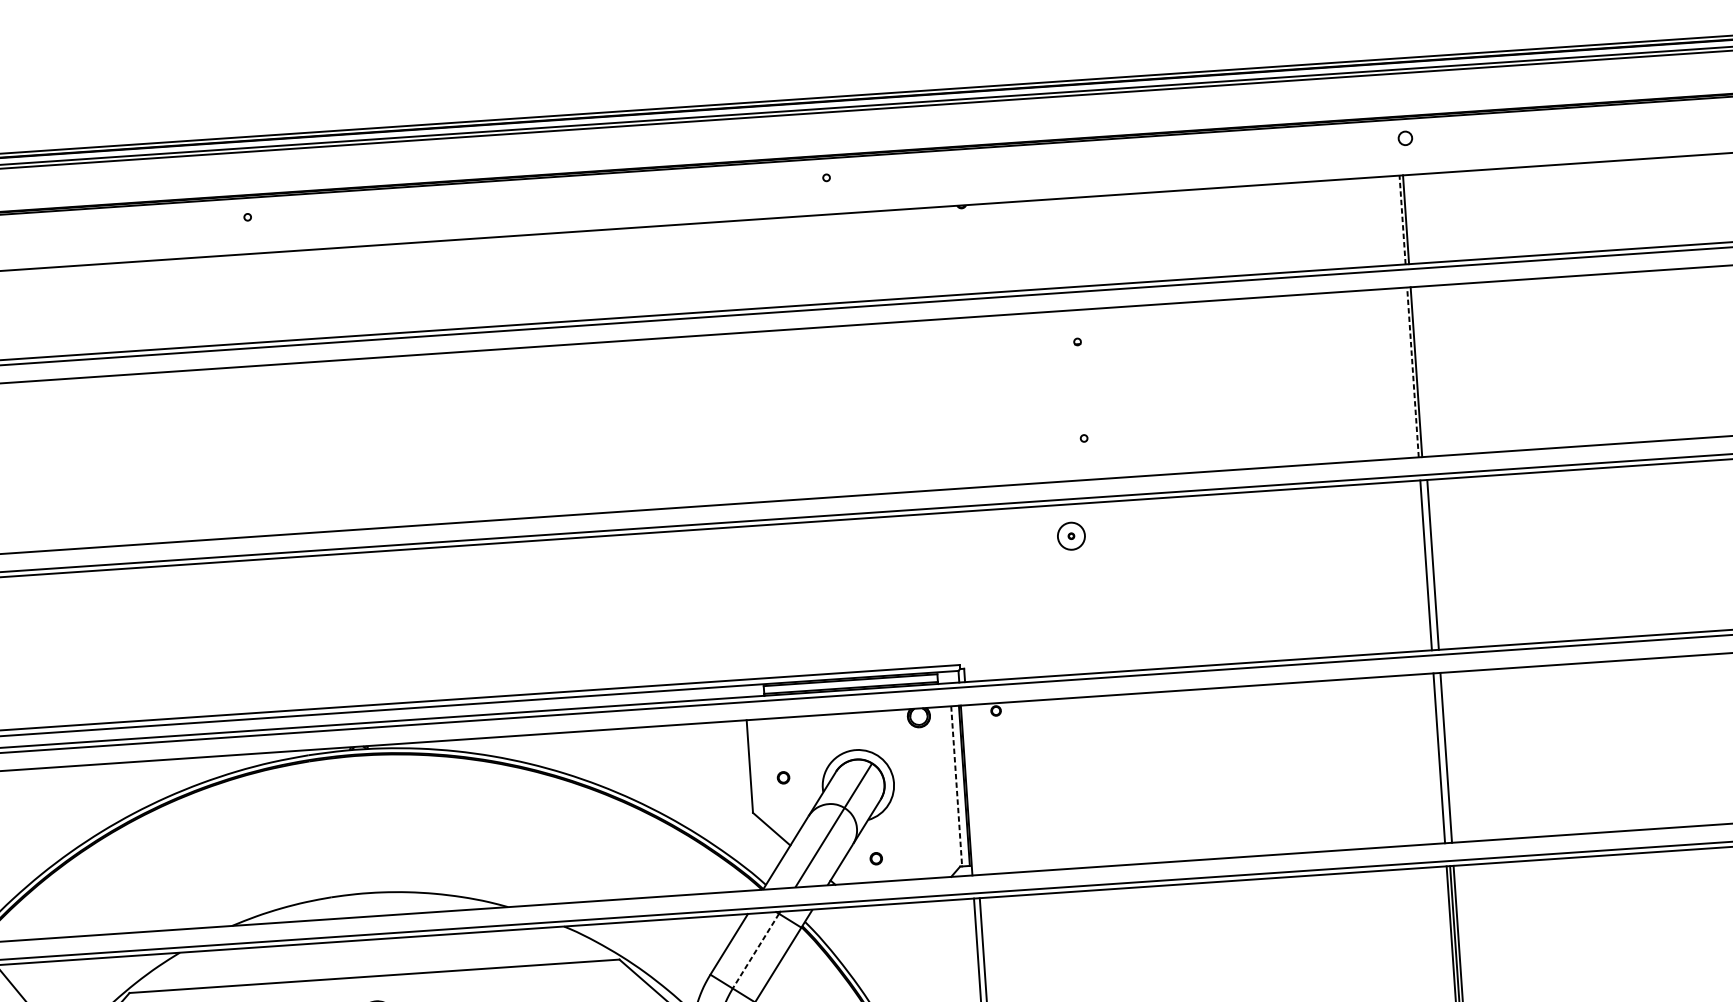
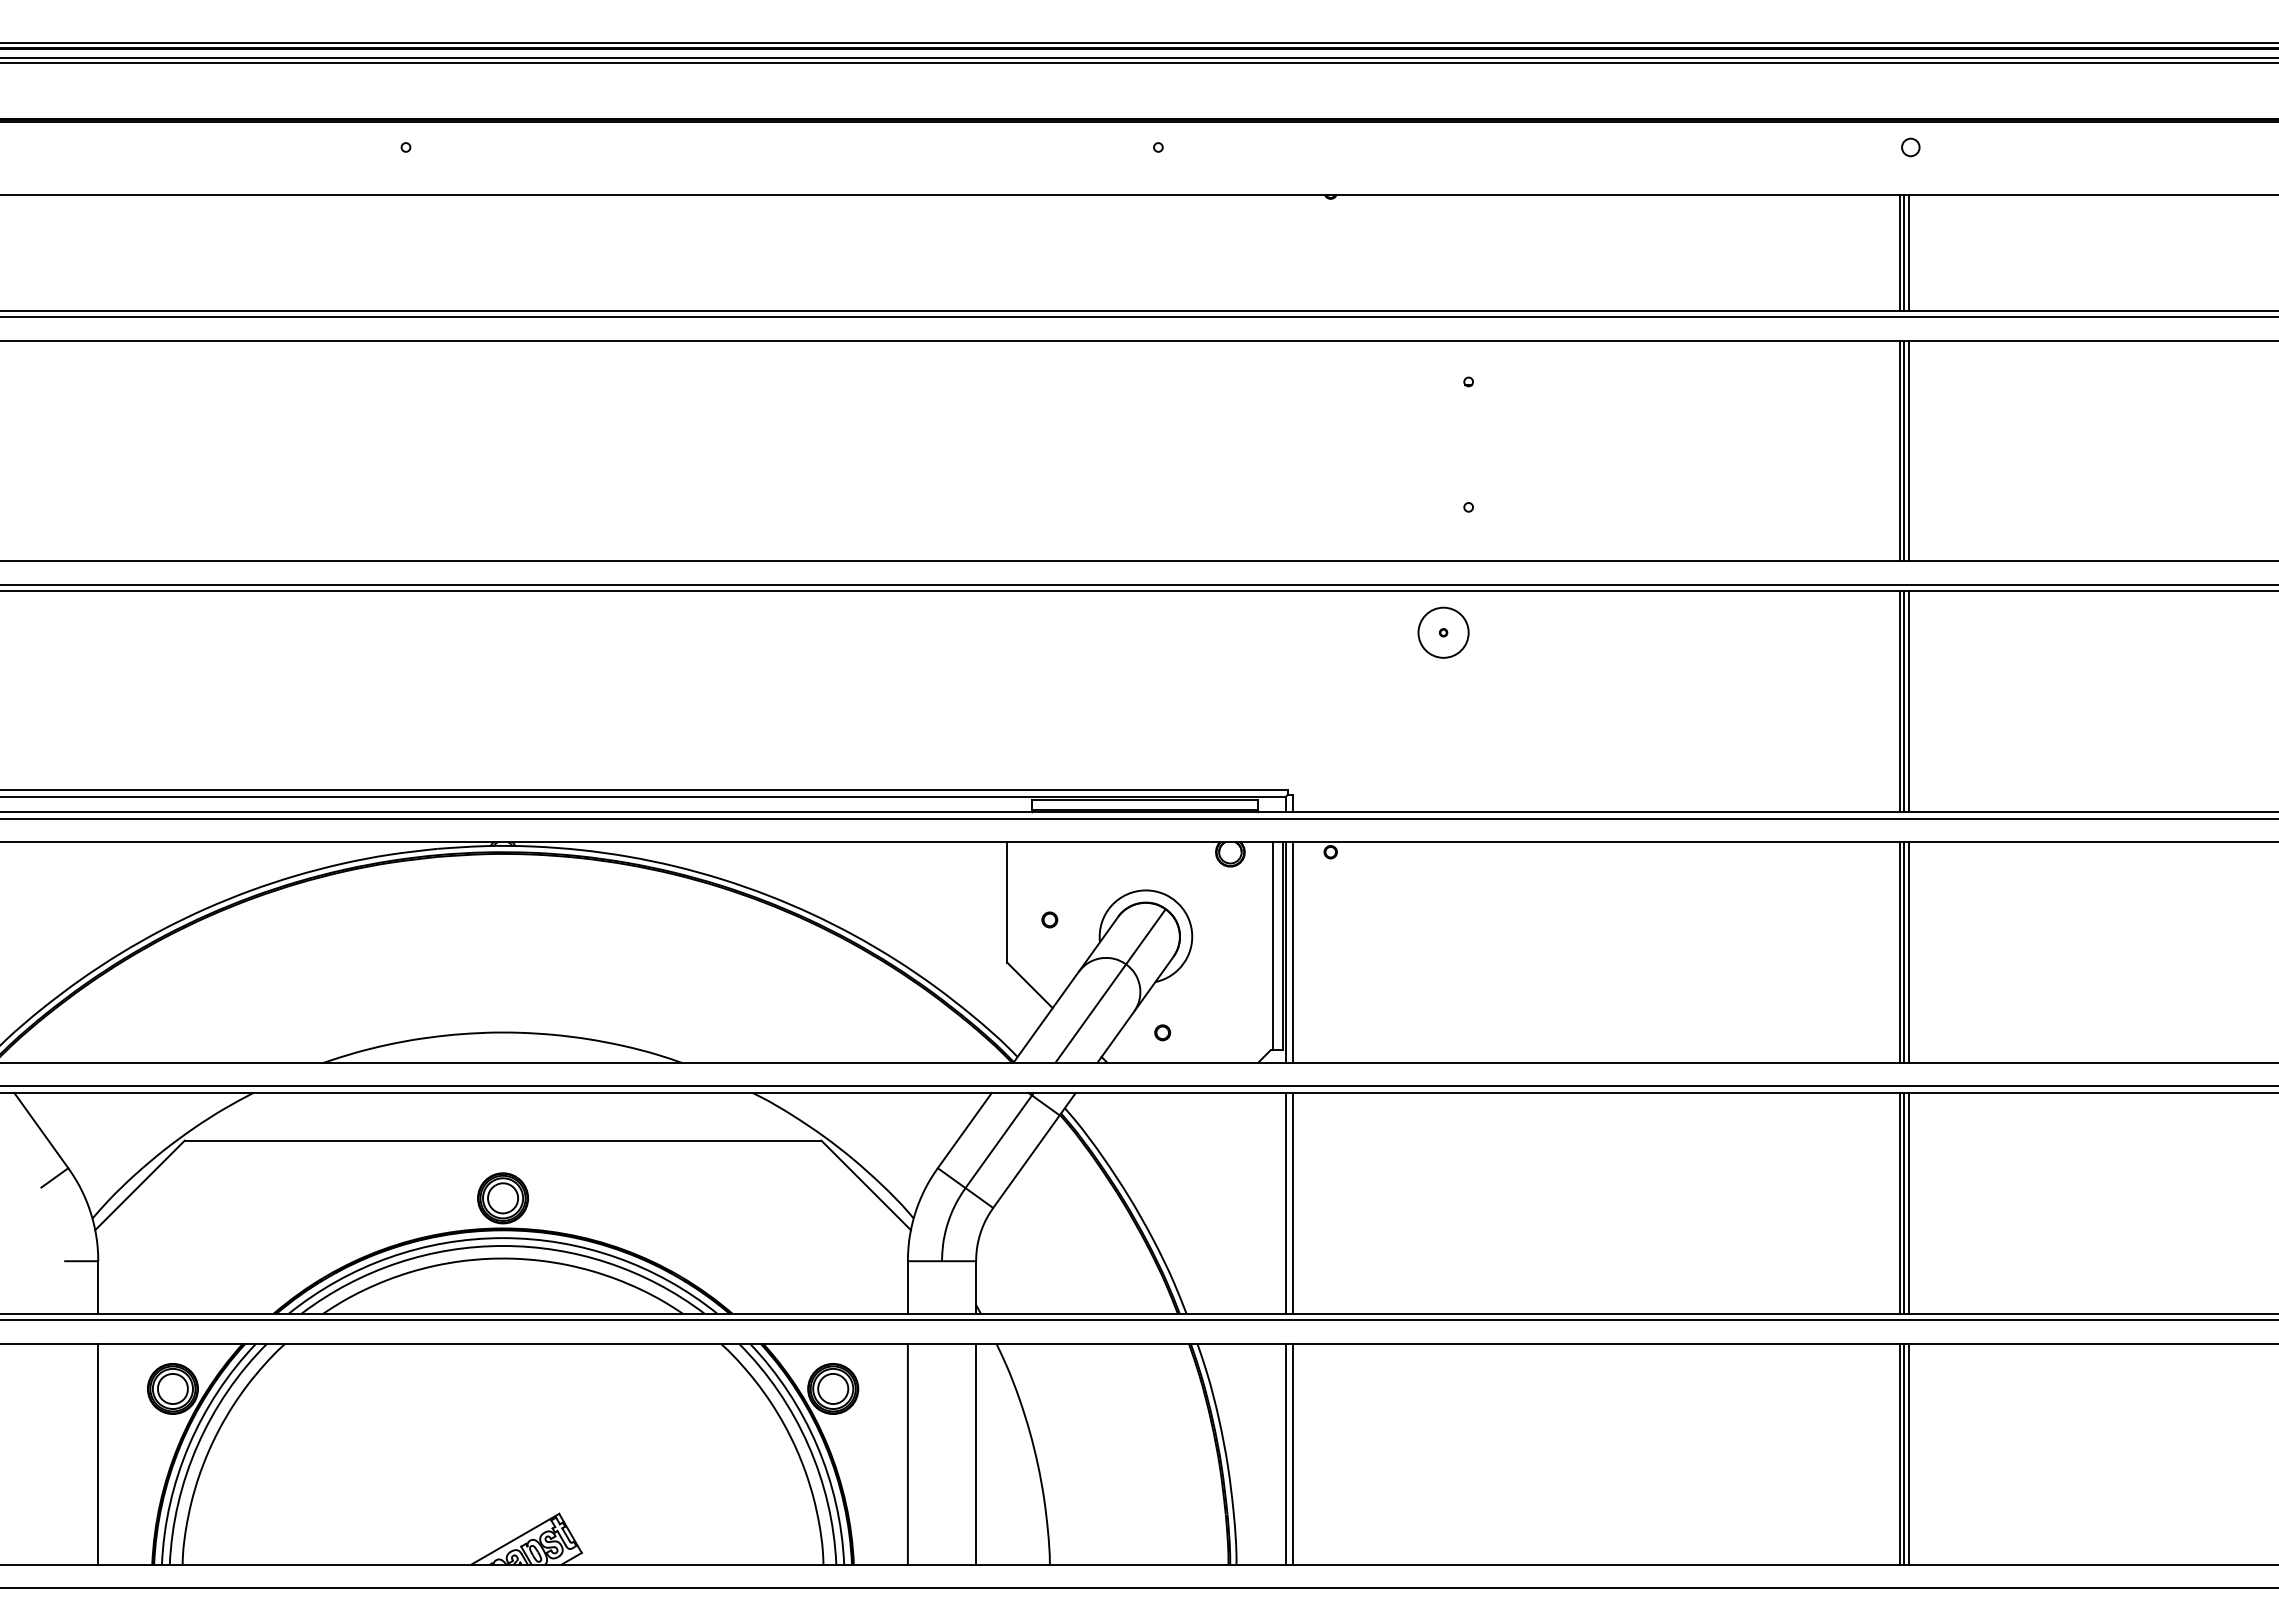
line: (1402, 219) -> (1899, 252), dashed -> solid
line: (1409, 219) -> (1908, 252), added
line: (1419, 371) -> (1908, 450), added
line: (1412, 372) -> (1899, 450), dashed -> solid
circle: (1071, 536) -> (1443, 632), size x1.43
line: (1429, 564) -> (1904, 701), added
line: (1442, 758) -> (1904, 952), added
line: (957, 786) -> (1273, 946), dashed -> solid
line: (972, 790) -> (1293, 952), added
line: (755, 950) -> (998, 1141), dashed -> solid

